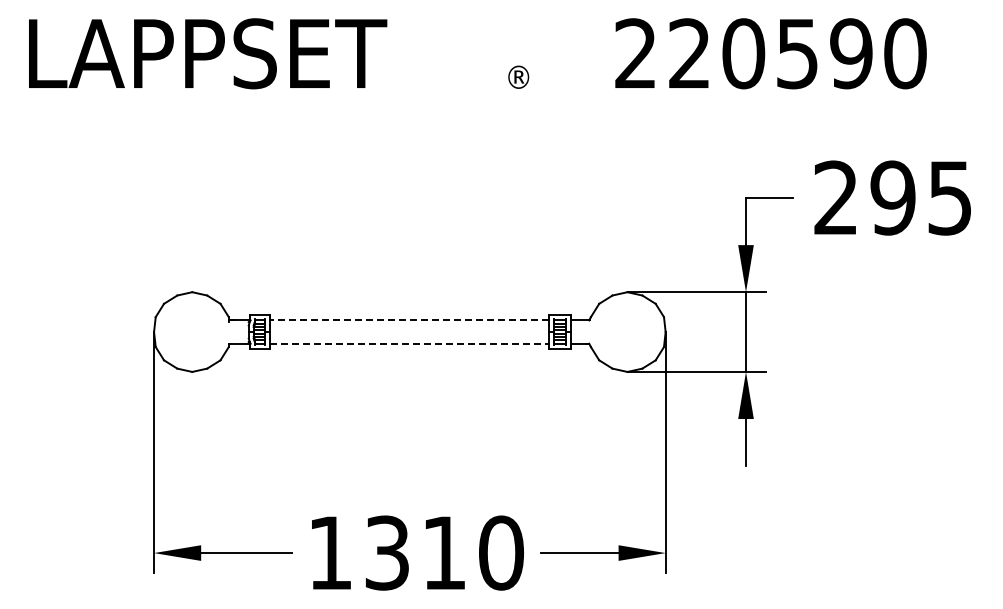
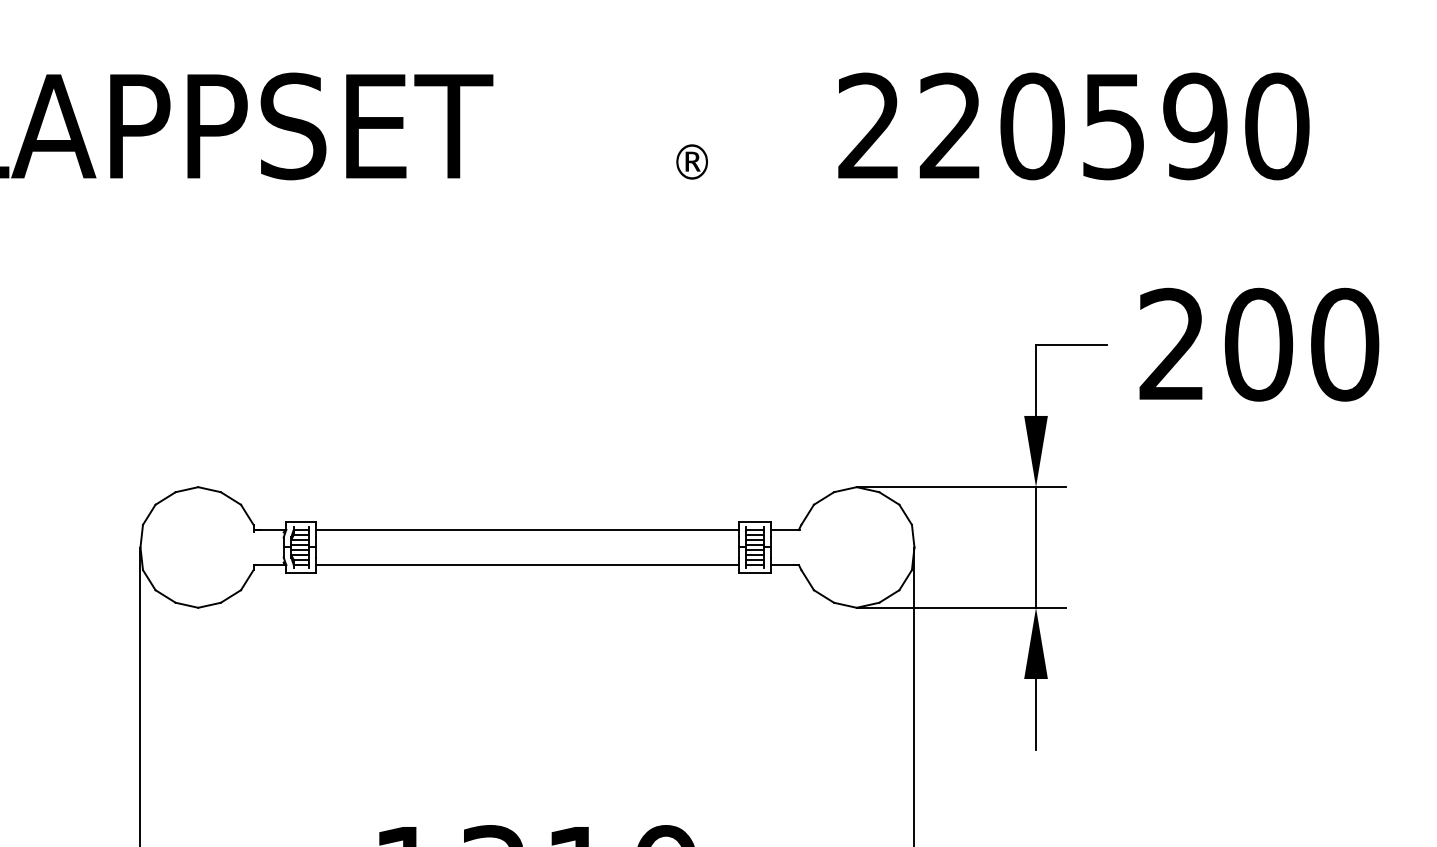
text: (921, 197) -> (1301, 343), 295 -> 200
line: (409, 320) -> (526, 529), dashed -> solid
line: (409, 343) -> (526, 564), dashed -> solid

